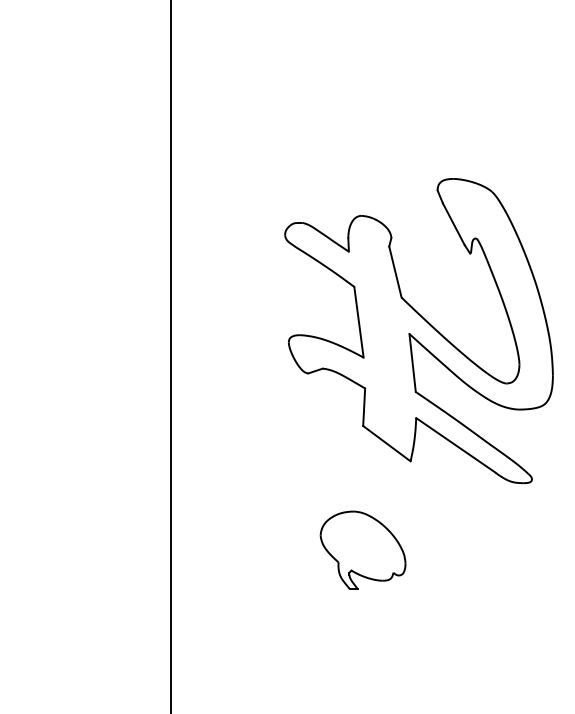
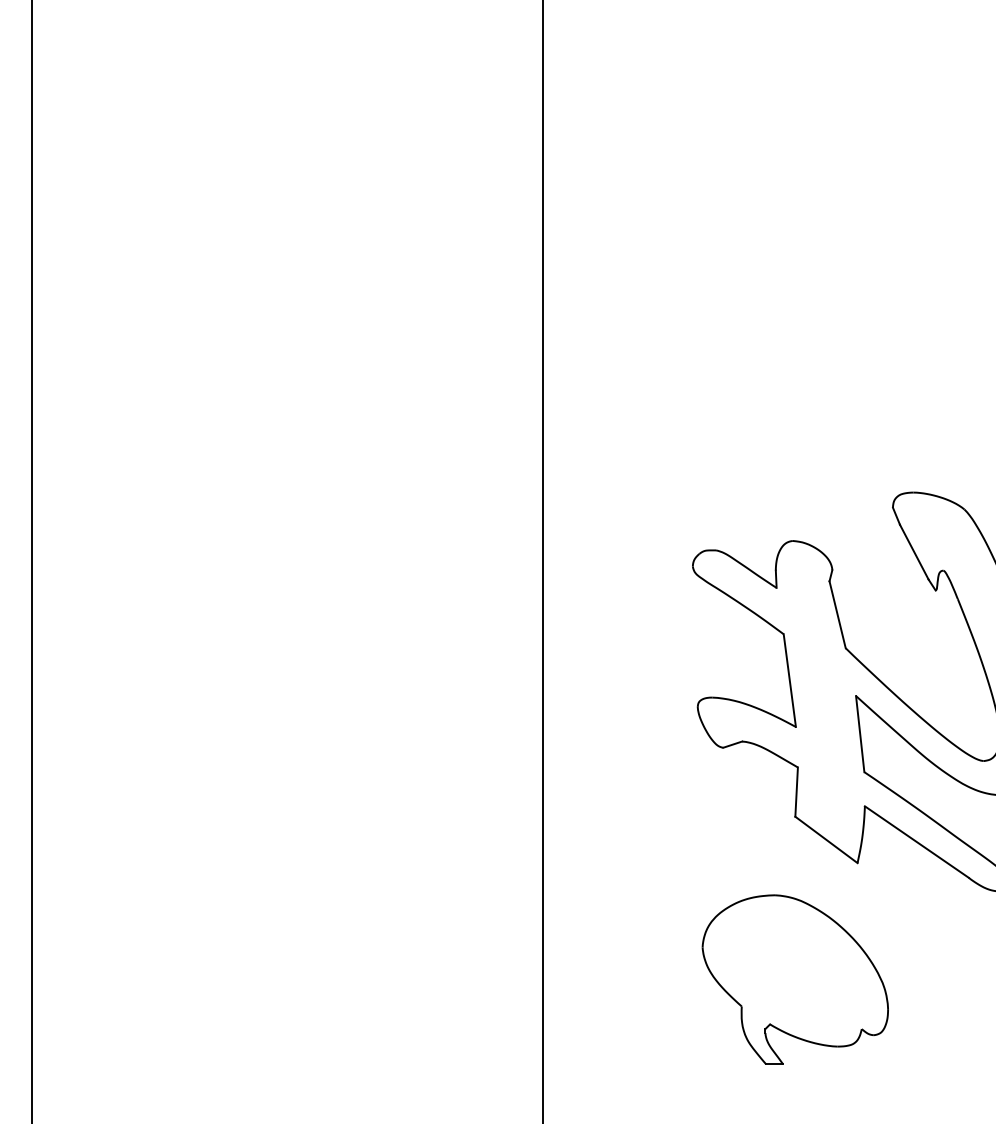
part: (362, 550) -> (794, 979), size x1.67

